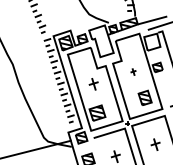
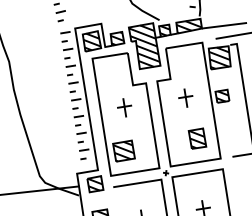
hatch: (100, 41) -> (143, 46), added
hatch: (151, 42) -> (218, 58), added
part: (133, 71) -> (185, 97), size x1.67

